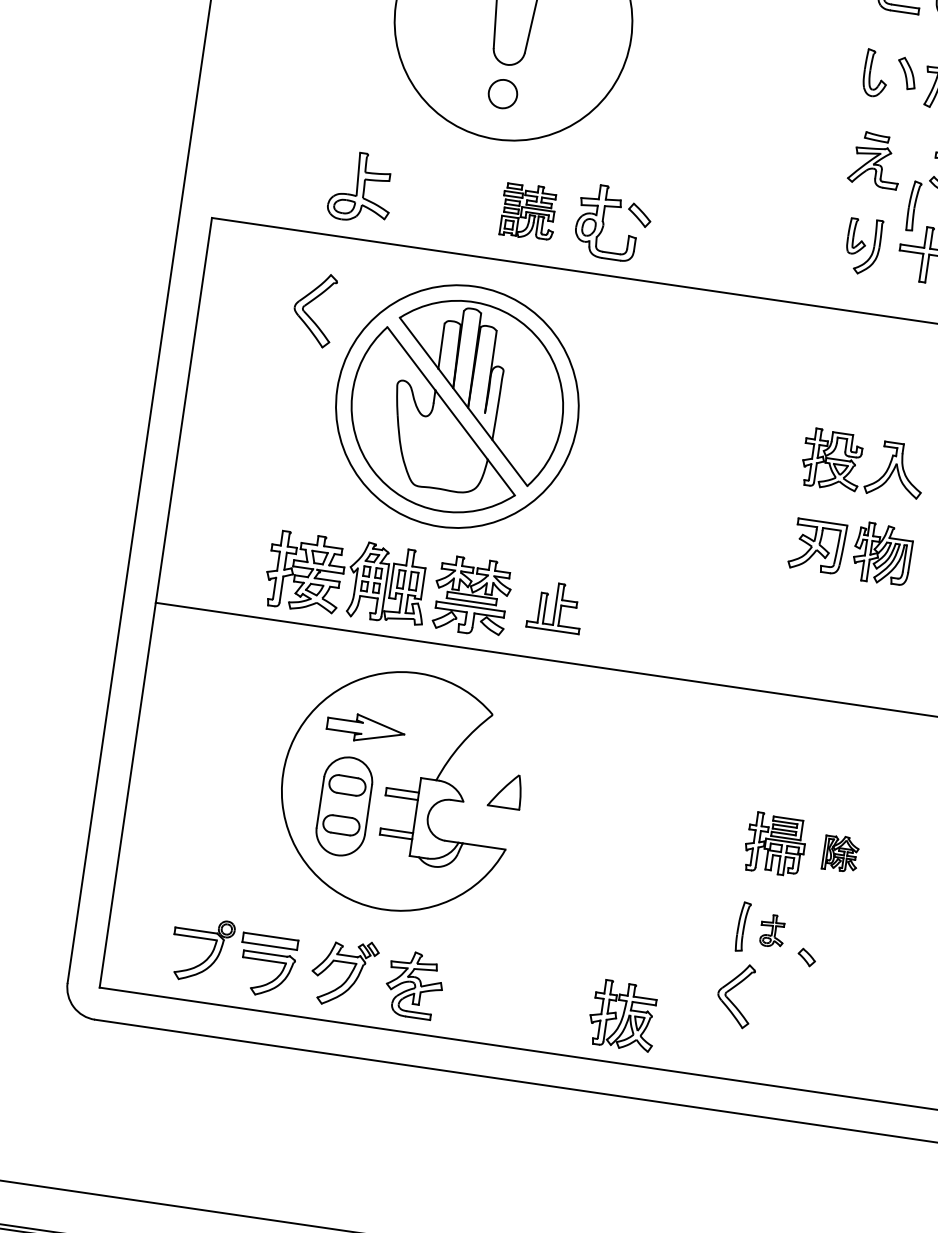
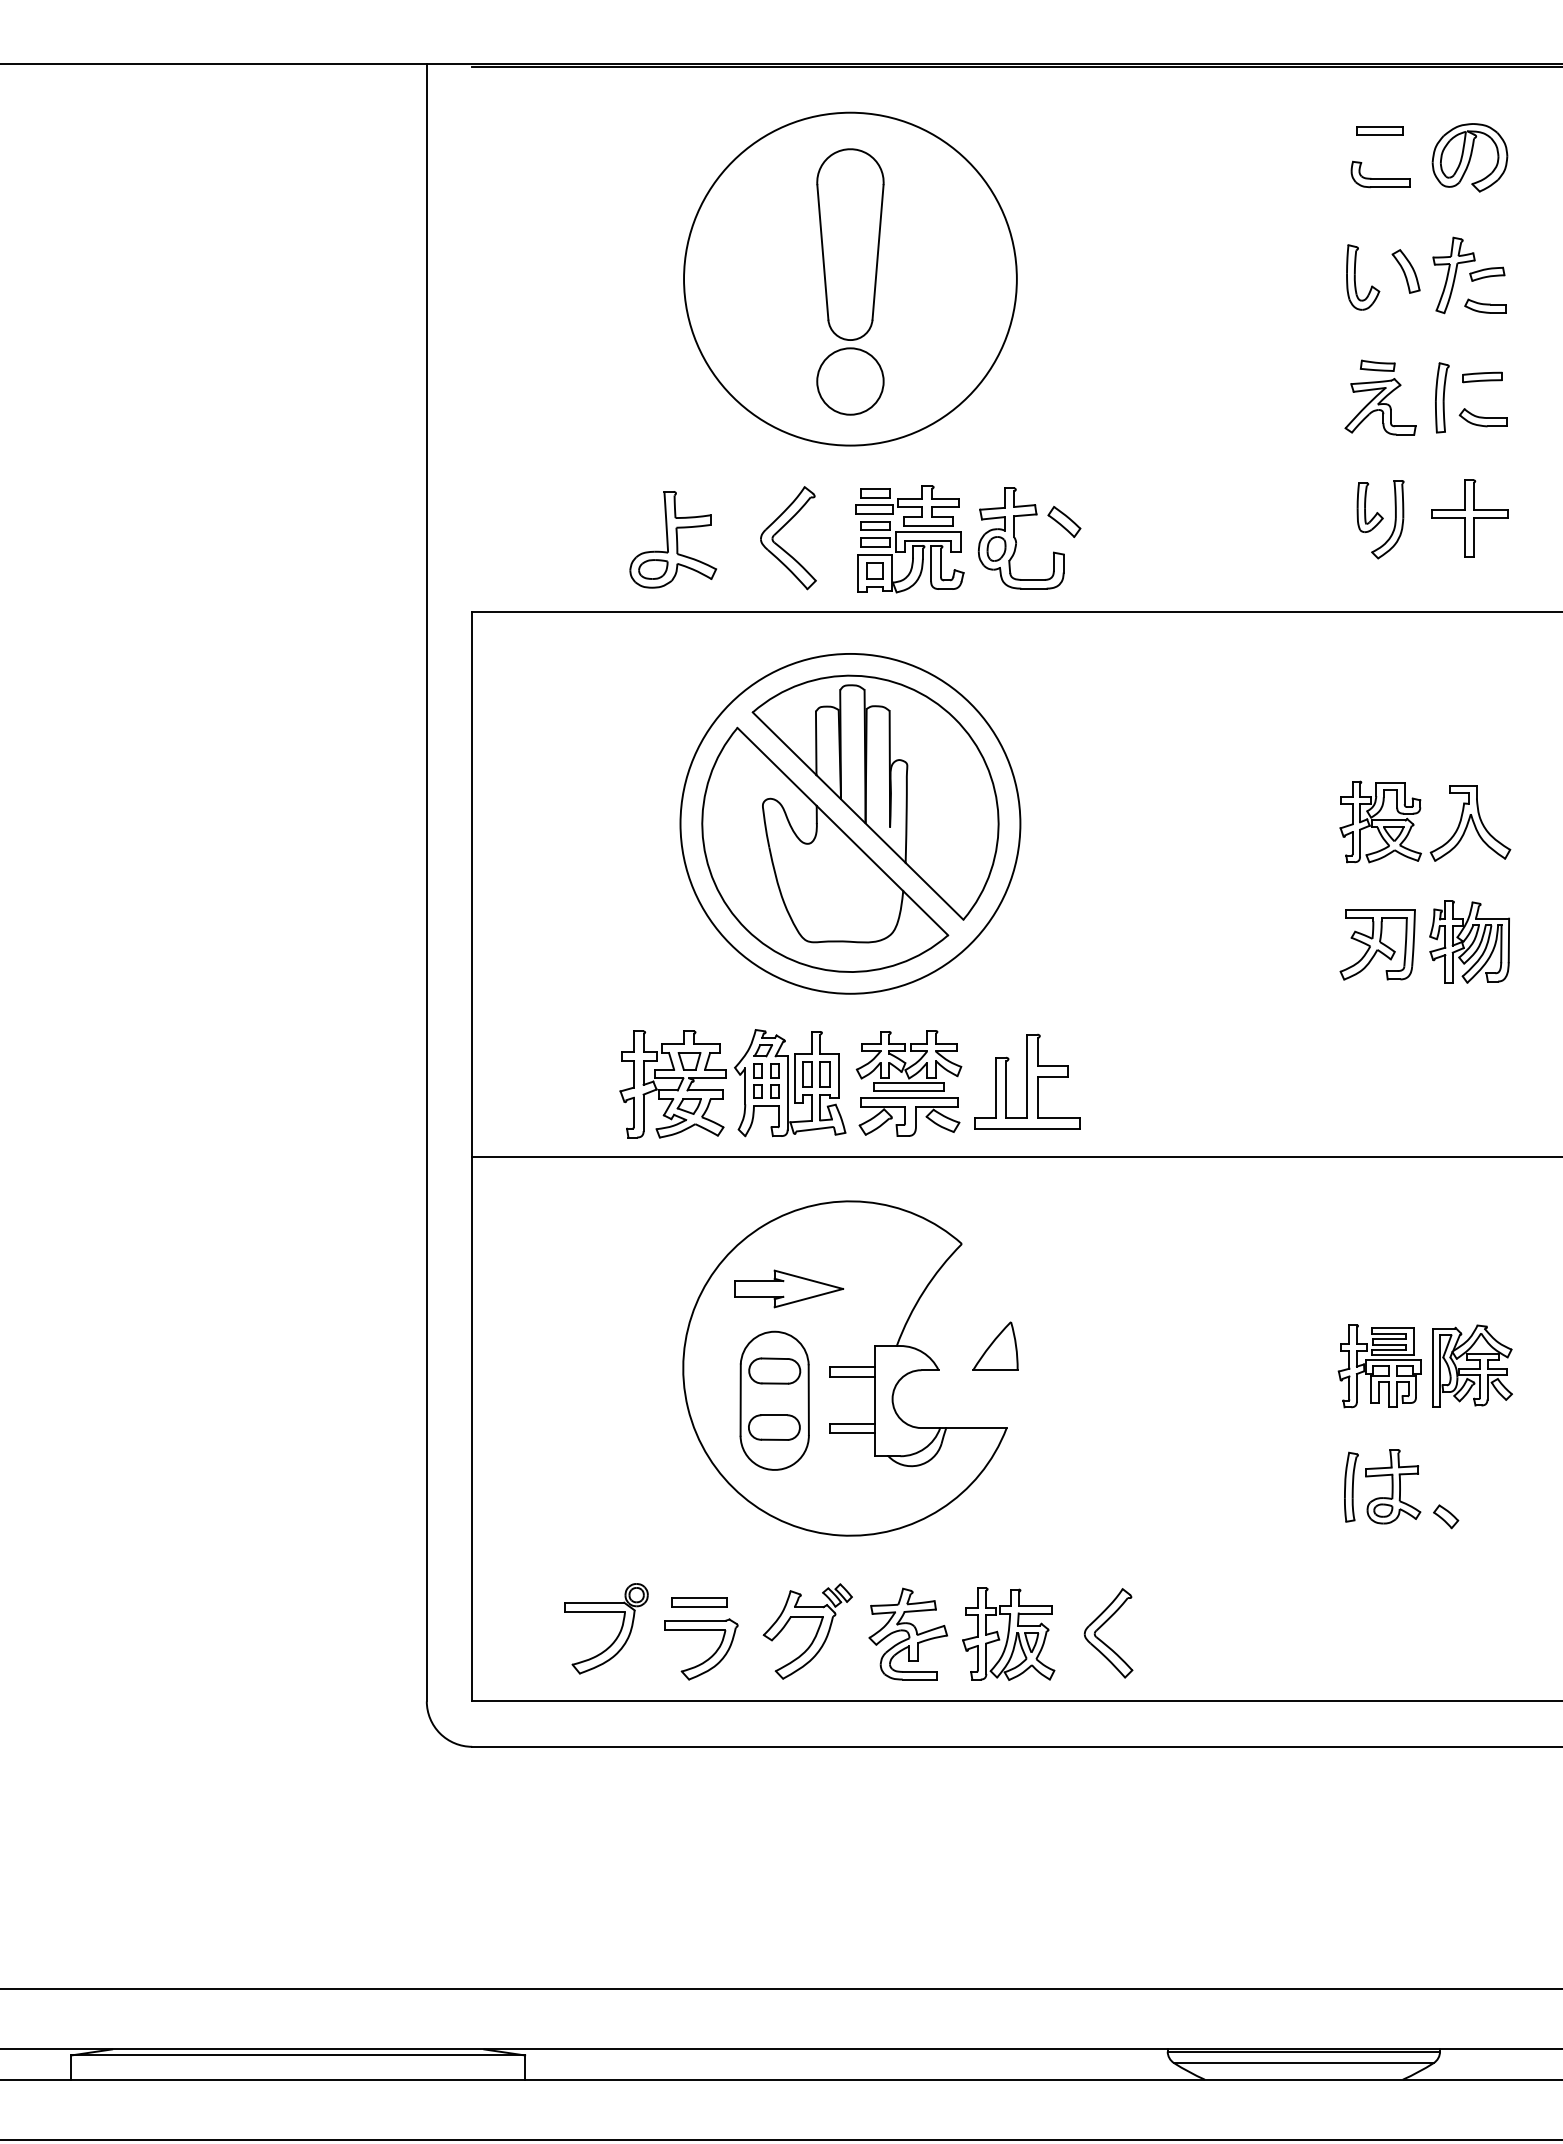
circle: (503, 94) -> (850, 381), size x1.67
part: (913, 205) -> (1442, 397), moved
part: (528, 211) -> (909, 539), size x1.43
part: (309, 315) -> (782, 547), moved
part: (555, 606) -> (1027, 1081), size x1.43
part: (841, 853) -> (1472, 1365), size x1.67
part: (772, 930) -> (1393, 1486), size x1.67
part: (270, 941) -> (699, 1602), size x0.71
part: (731, 989) -> (1102, 1626), moved
part: (623, 1015) -> (1008, 1633), moved

